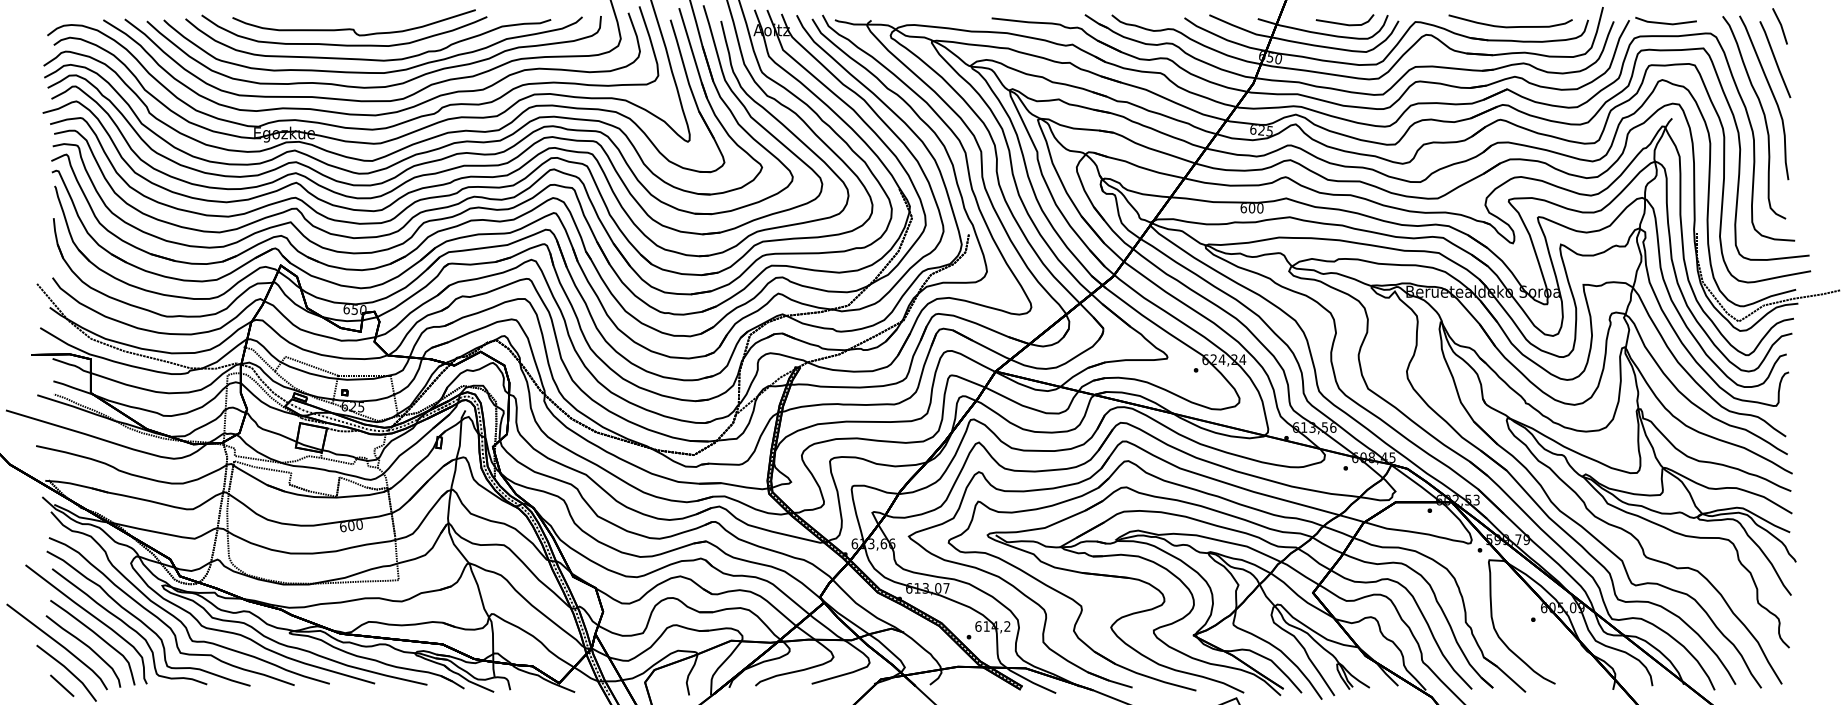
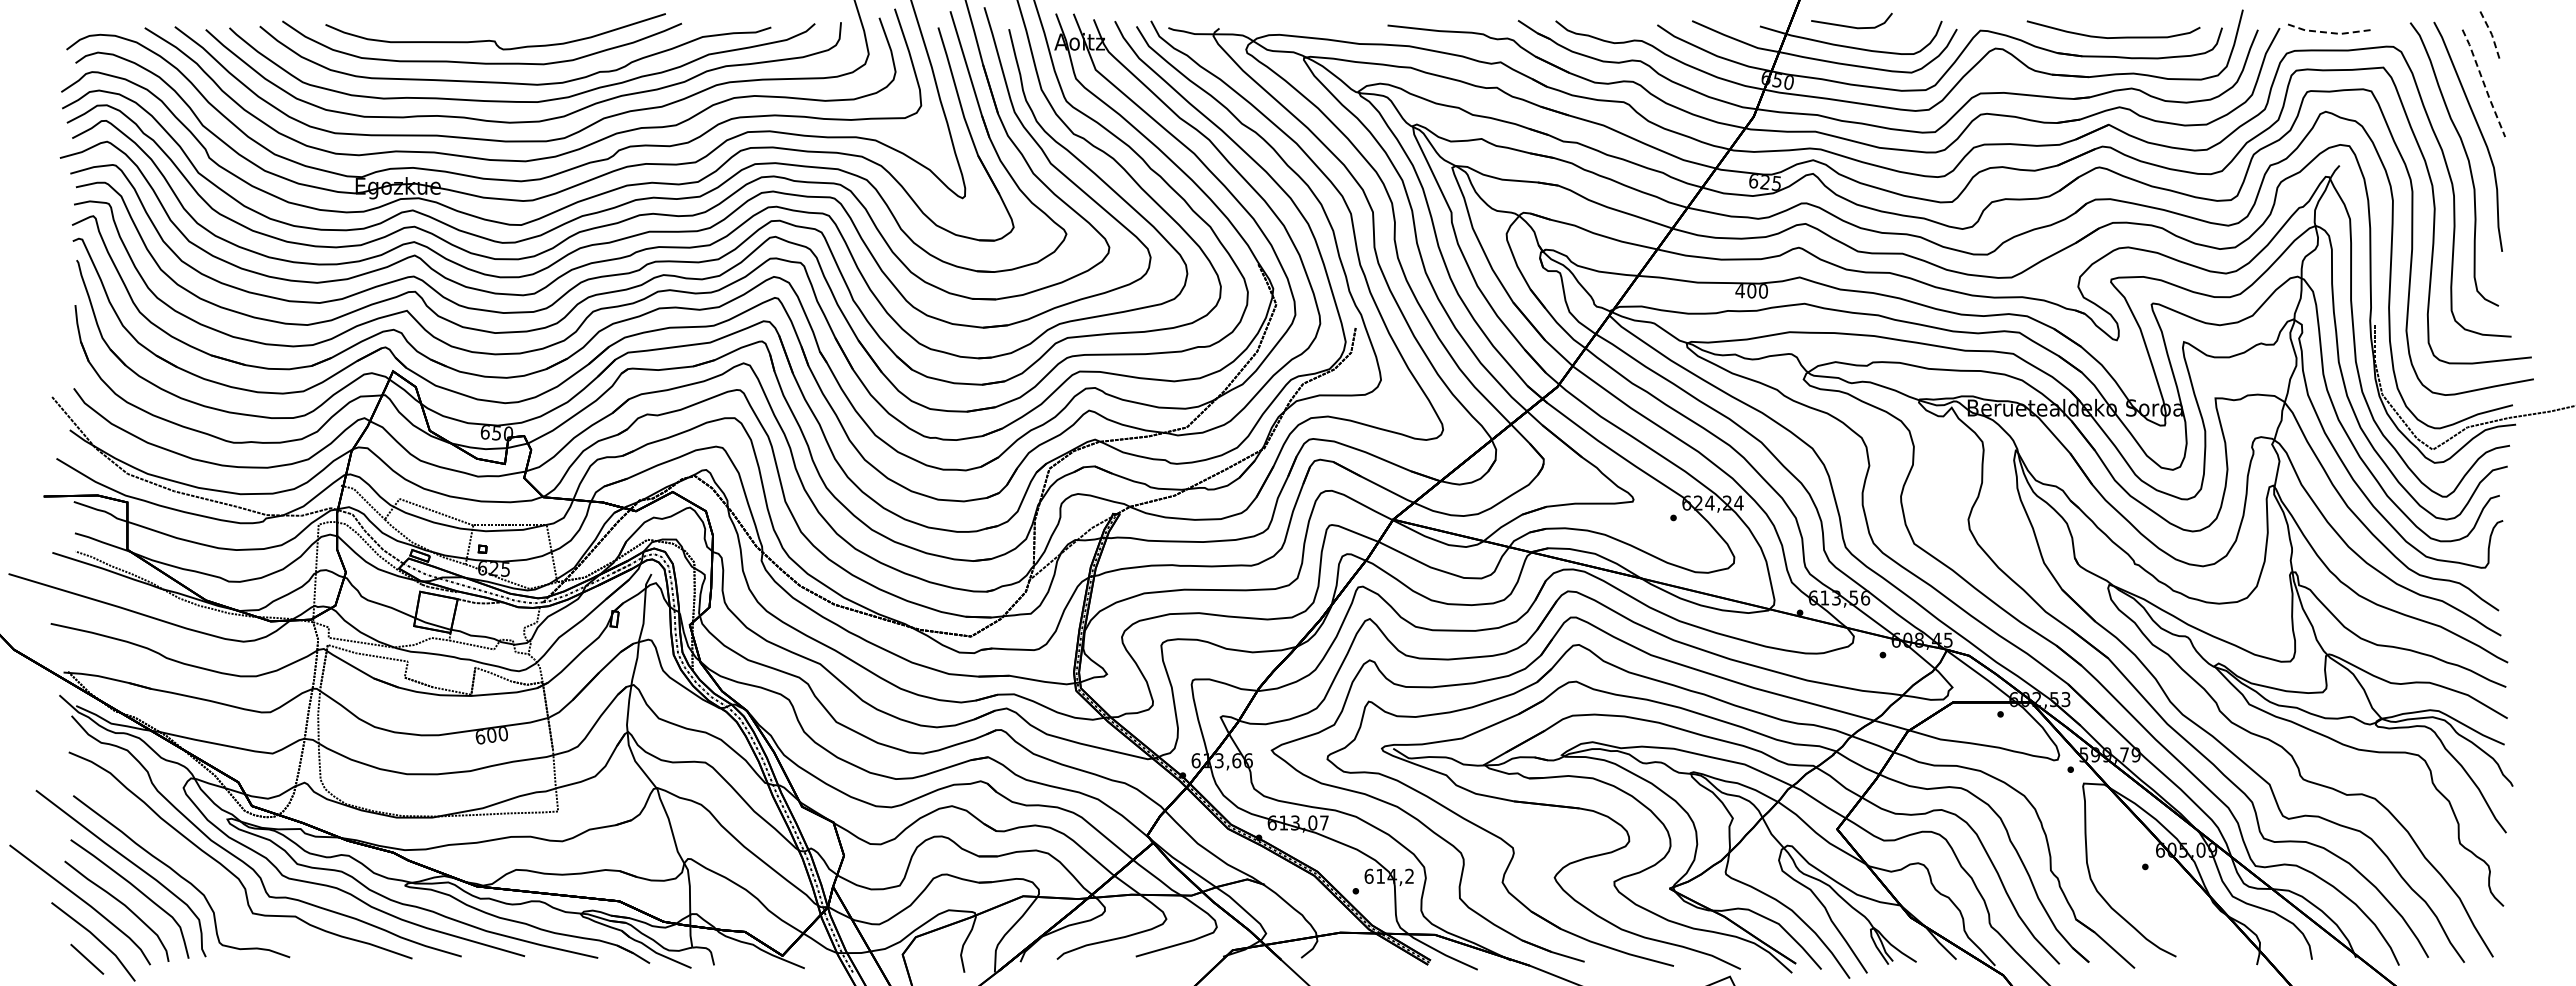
line: (1342, 23) -> (1848, 25), moved
line: (1665, 23) -> (2330, 32), solid -> dashed
line: (1781, 25) -> (2492, 35), solid -> dashed
line: (1775, 59) -> (2483, 83), solid -> dashed
text: (1243, 208) -> (1739, 291), 600 -> 400
curve: (144, 623) -> (202, 871), removed

